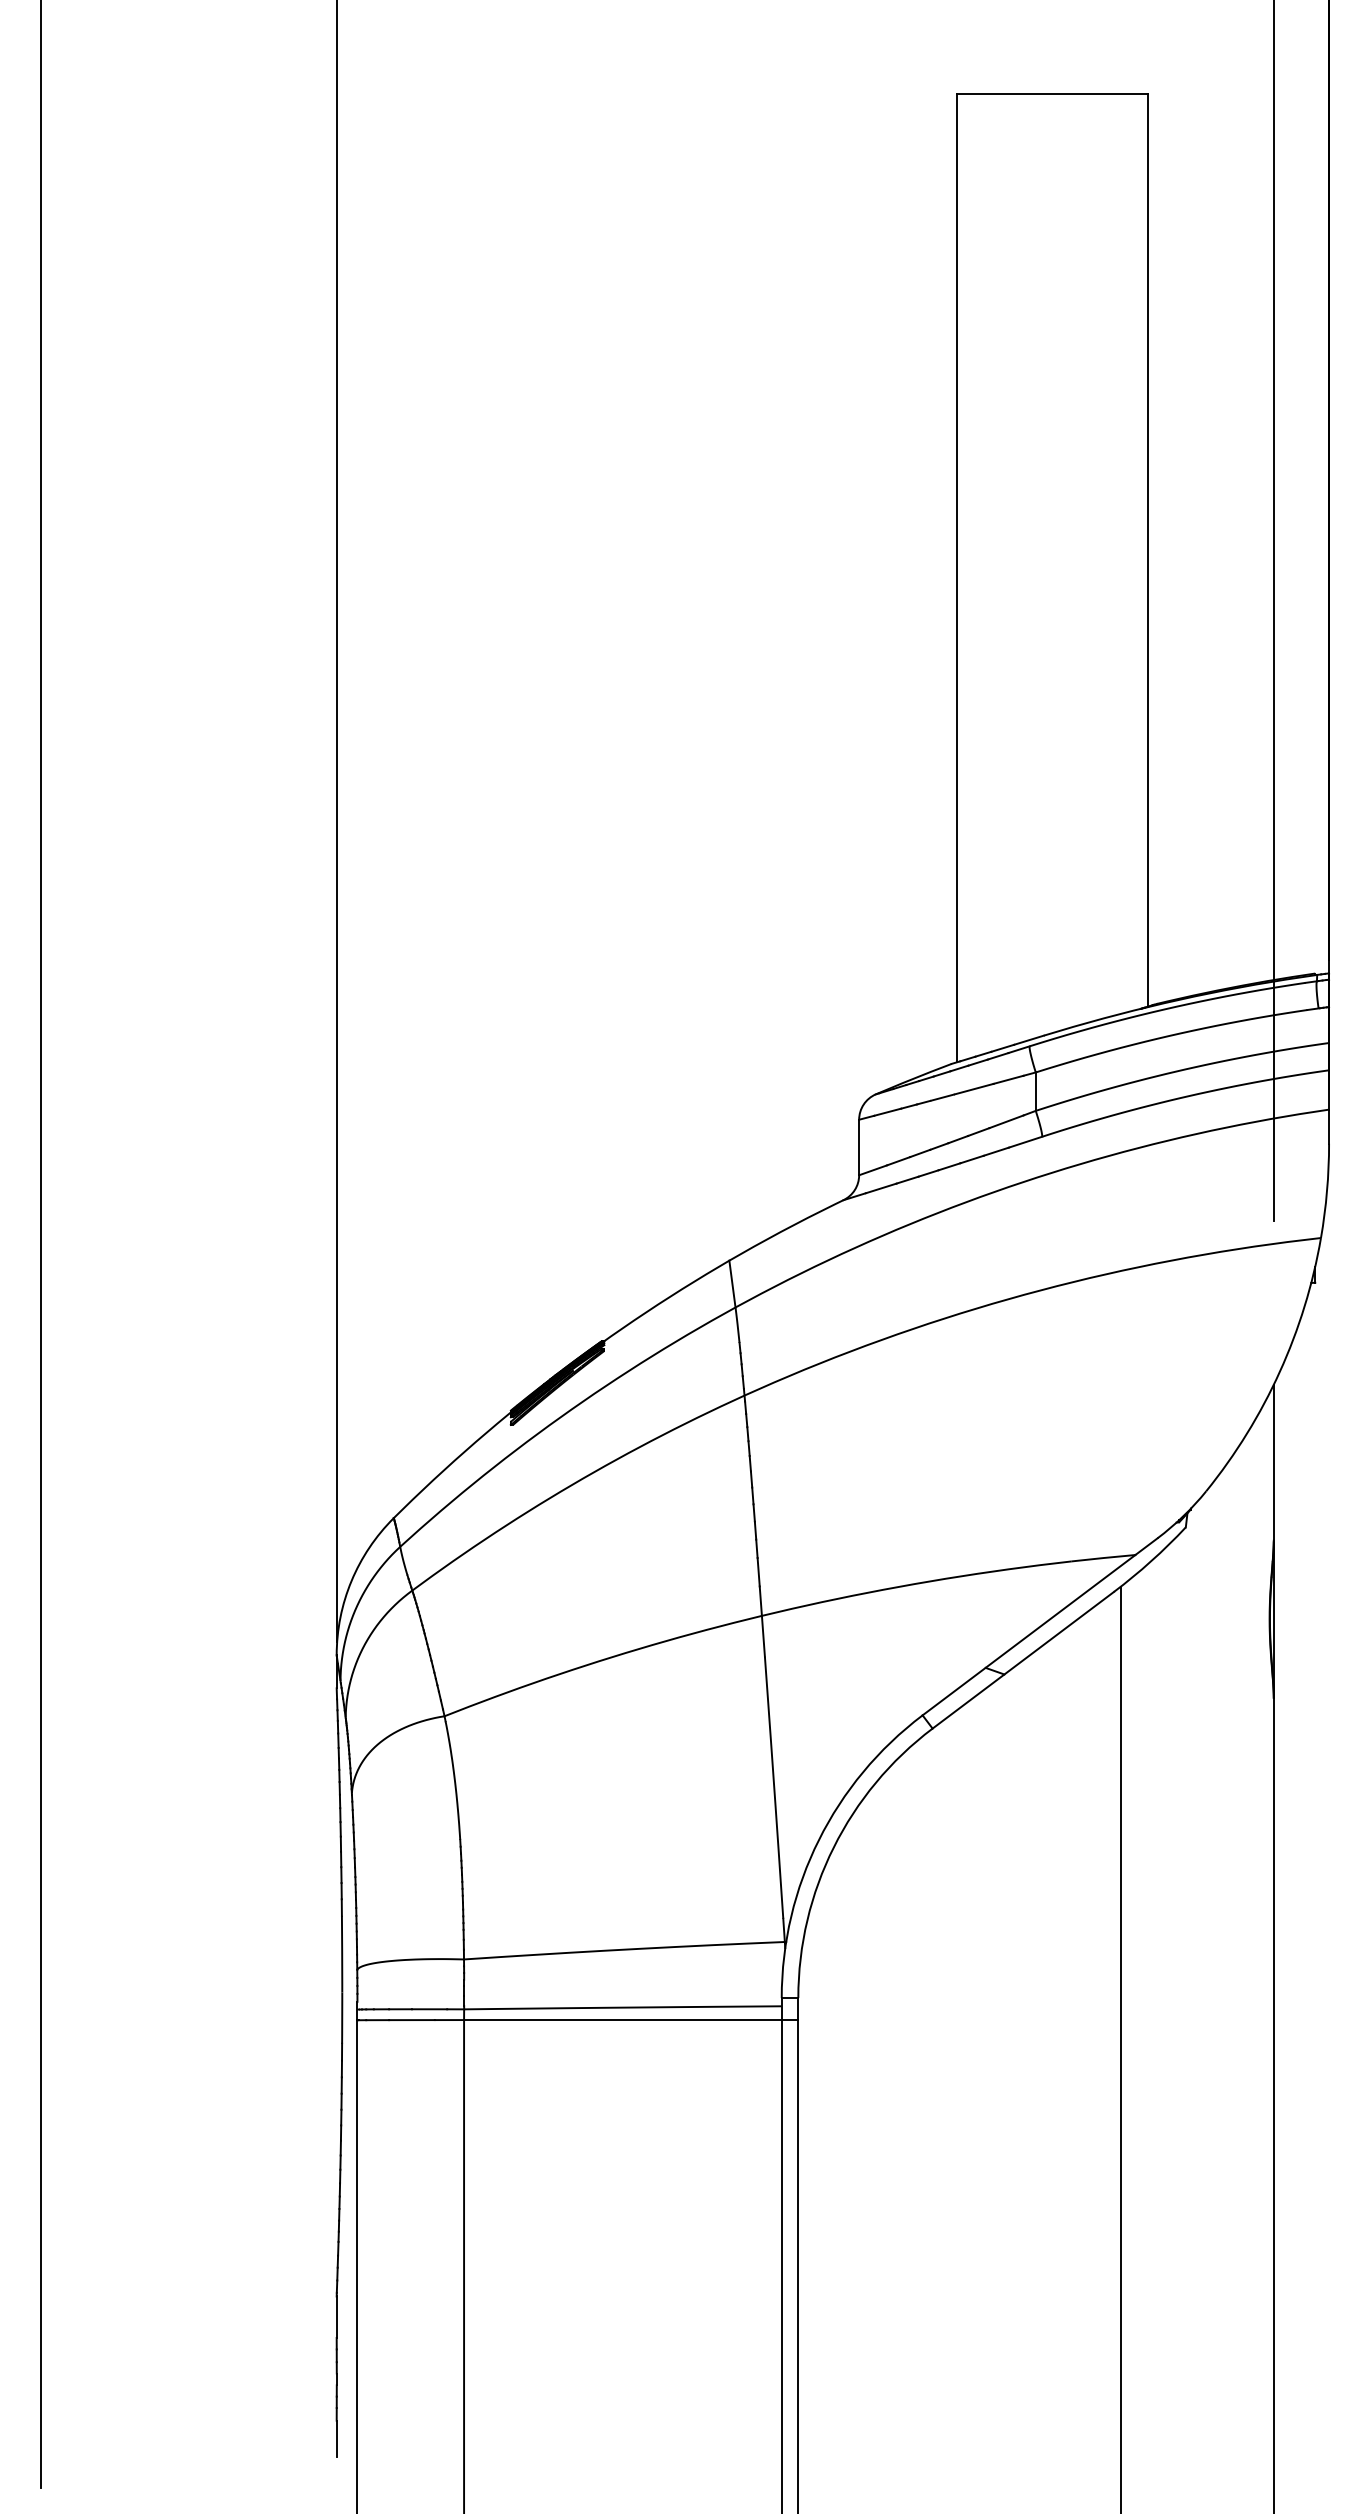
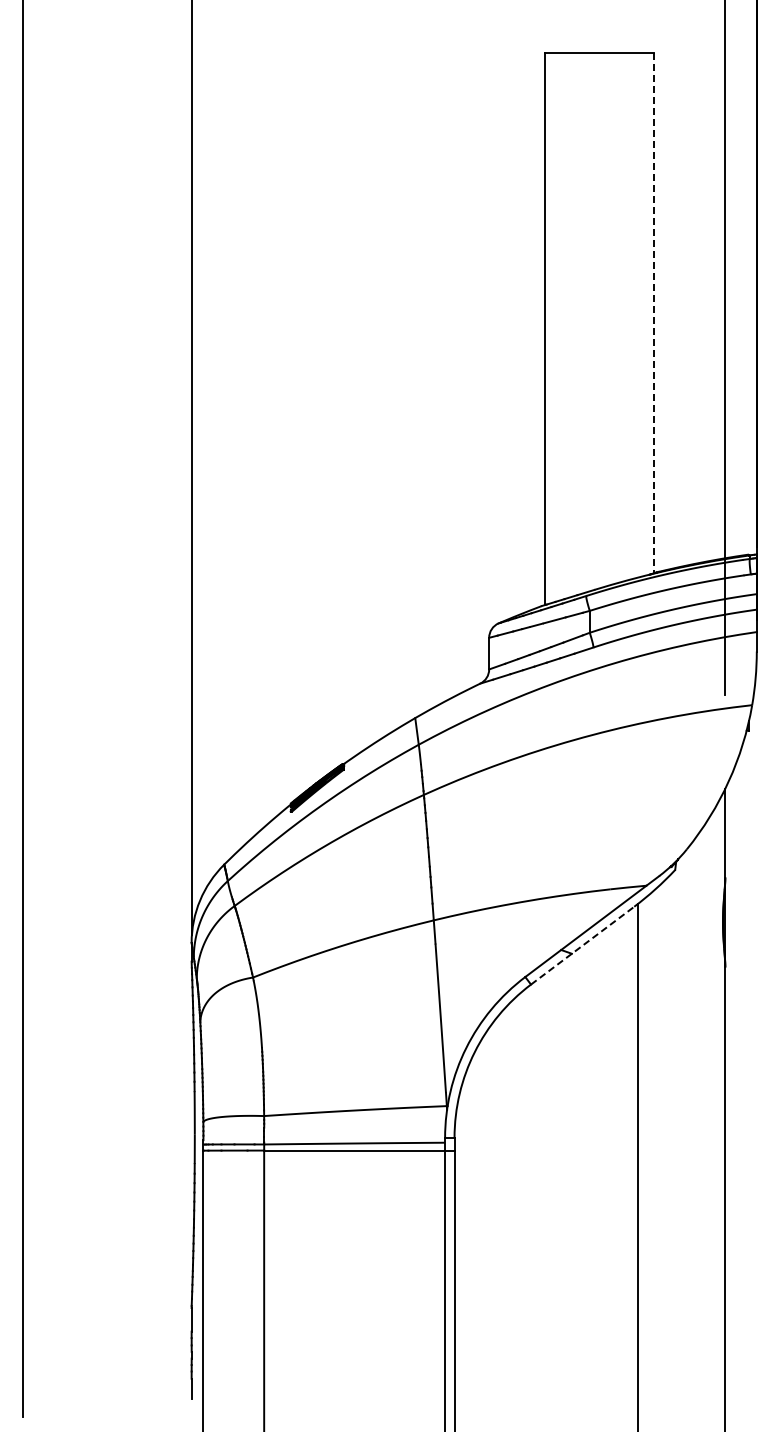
line: (1147, 552) -> (653, 314), solid -> dashed
line: (1023, 1659) -> (582, 945), solid -> dashed

